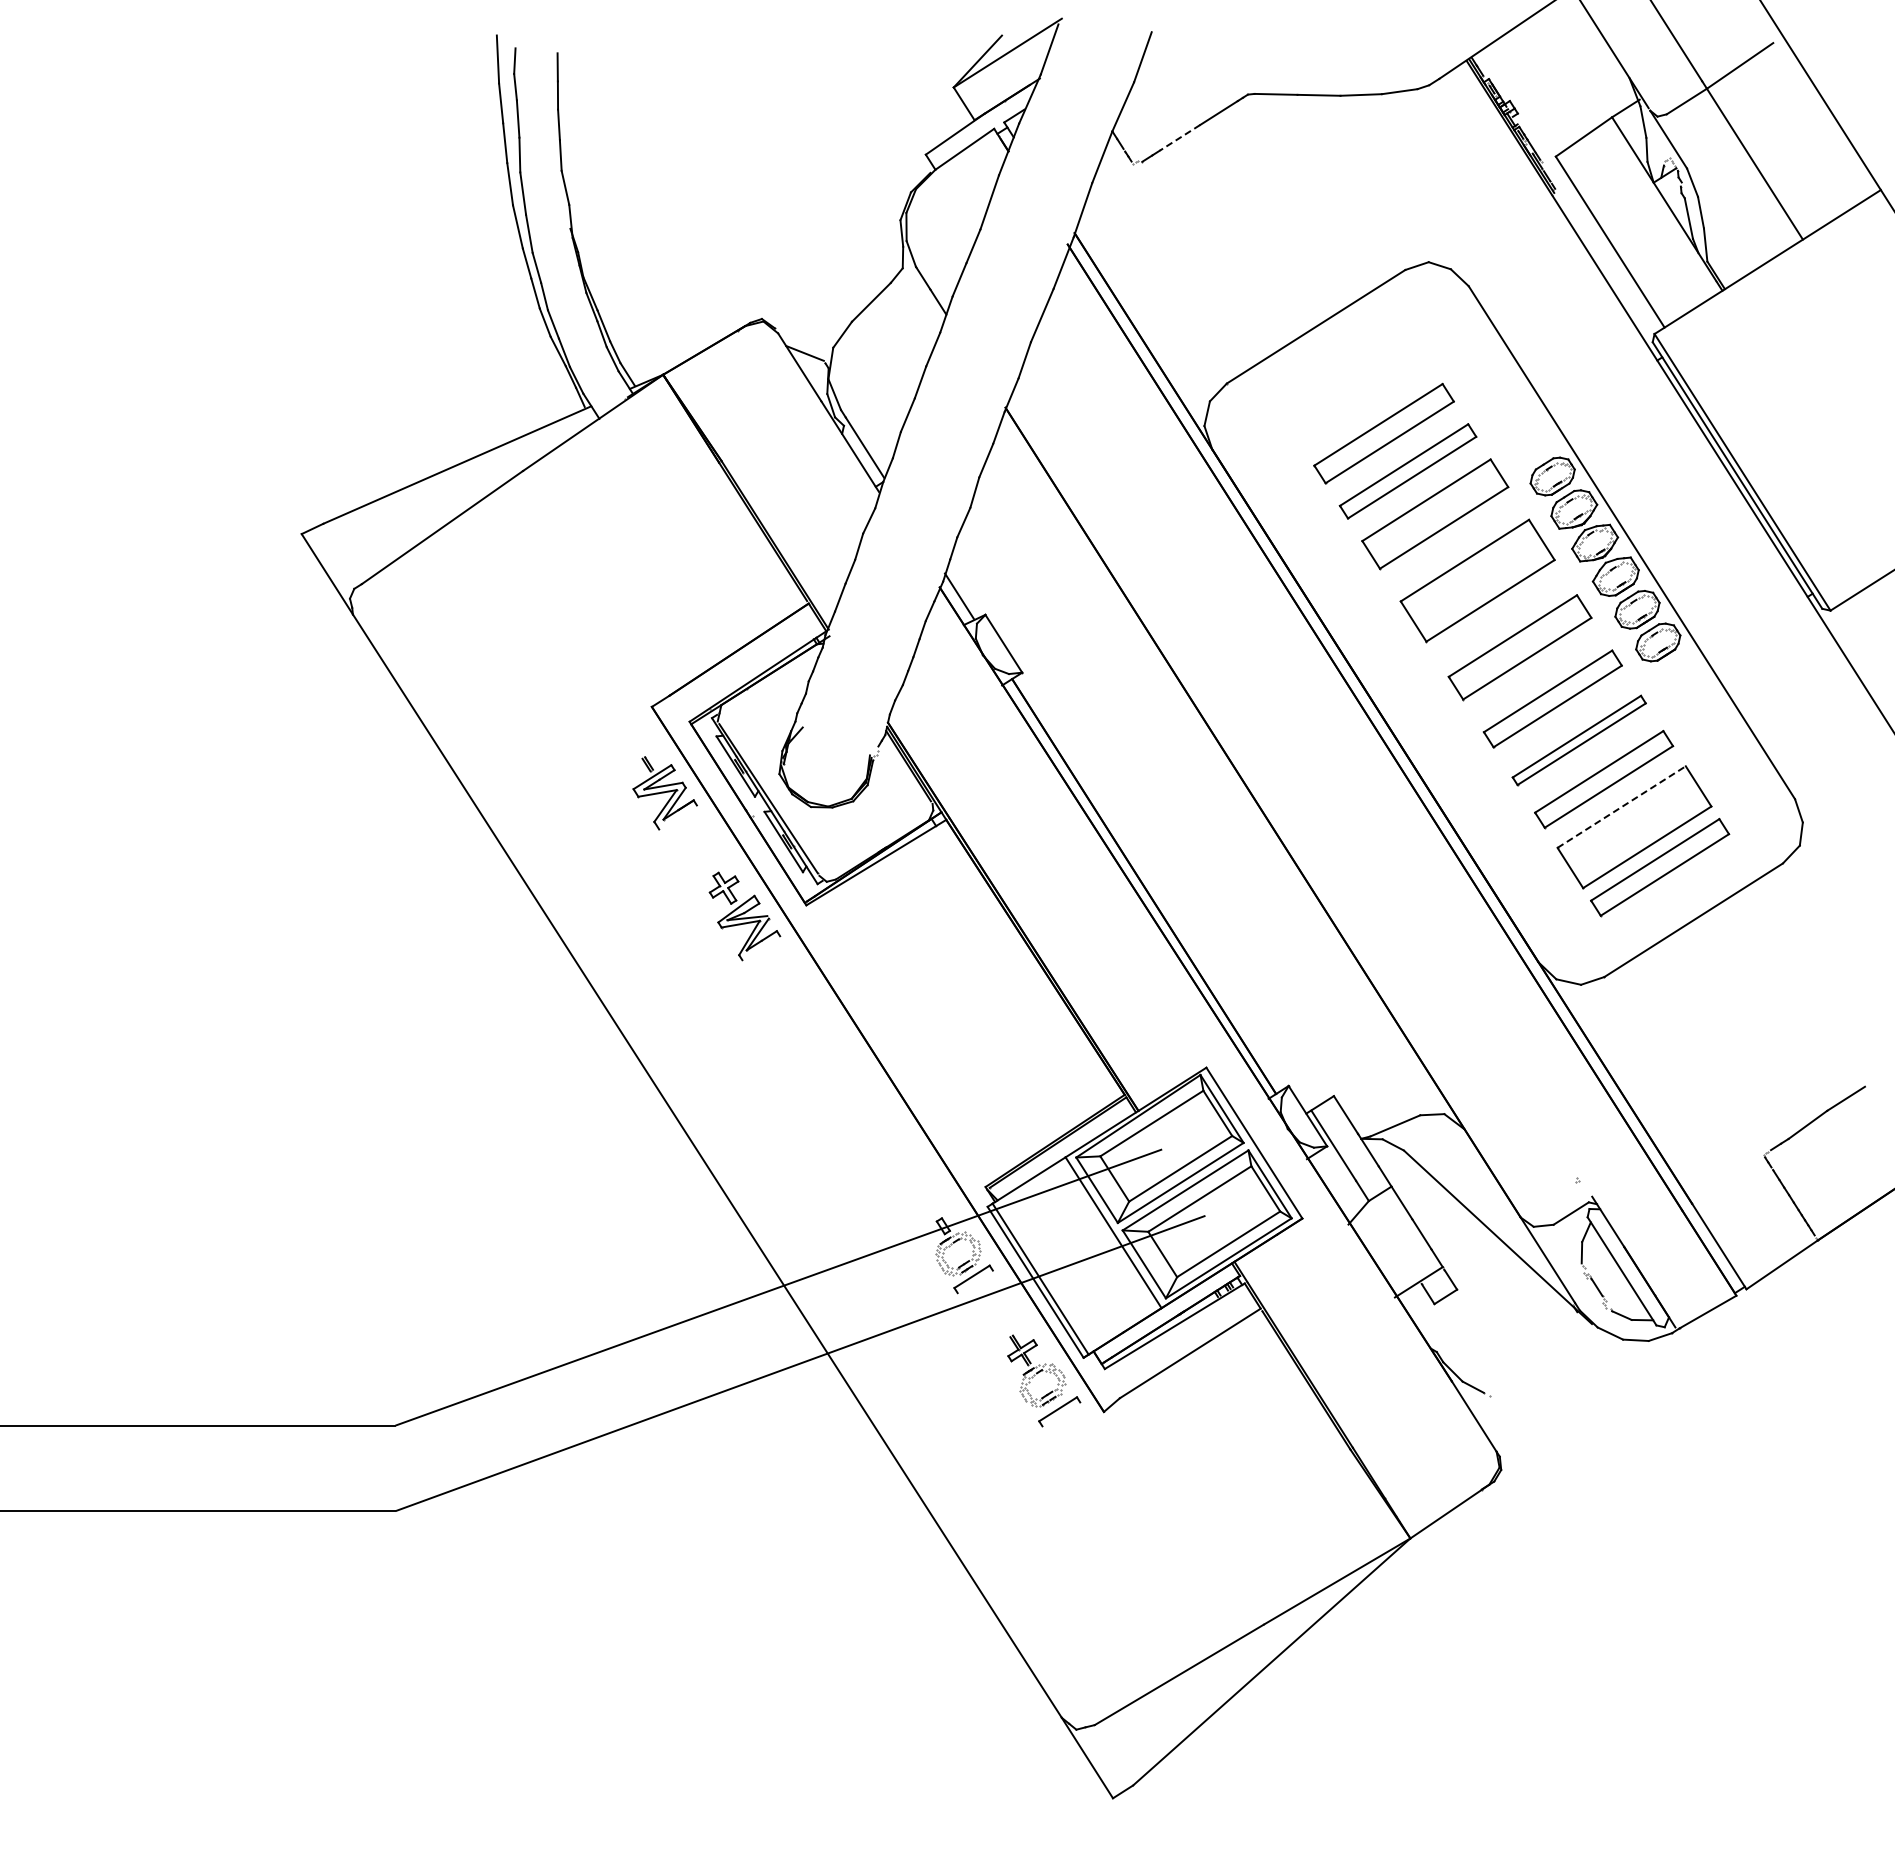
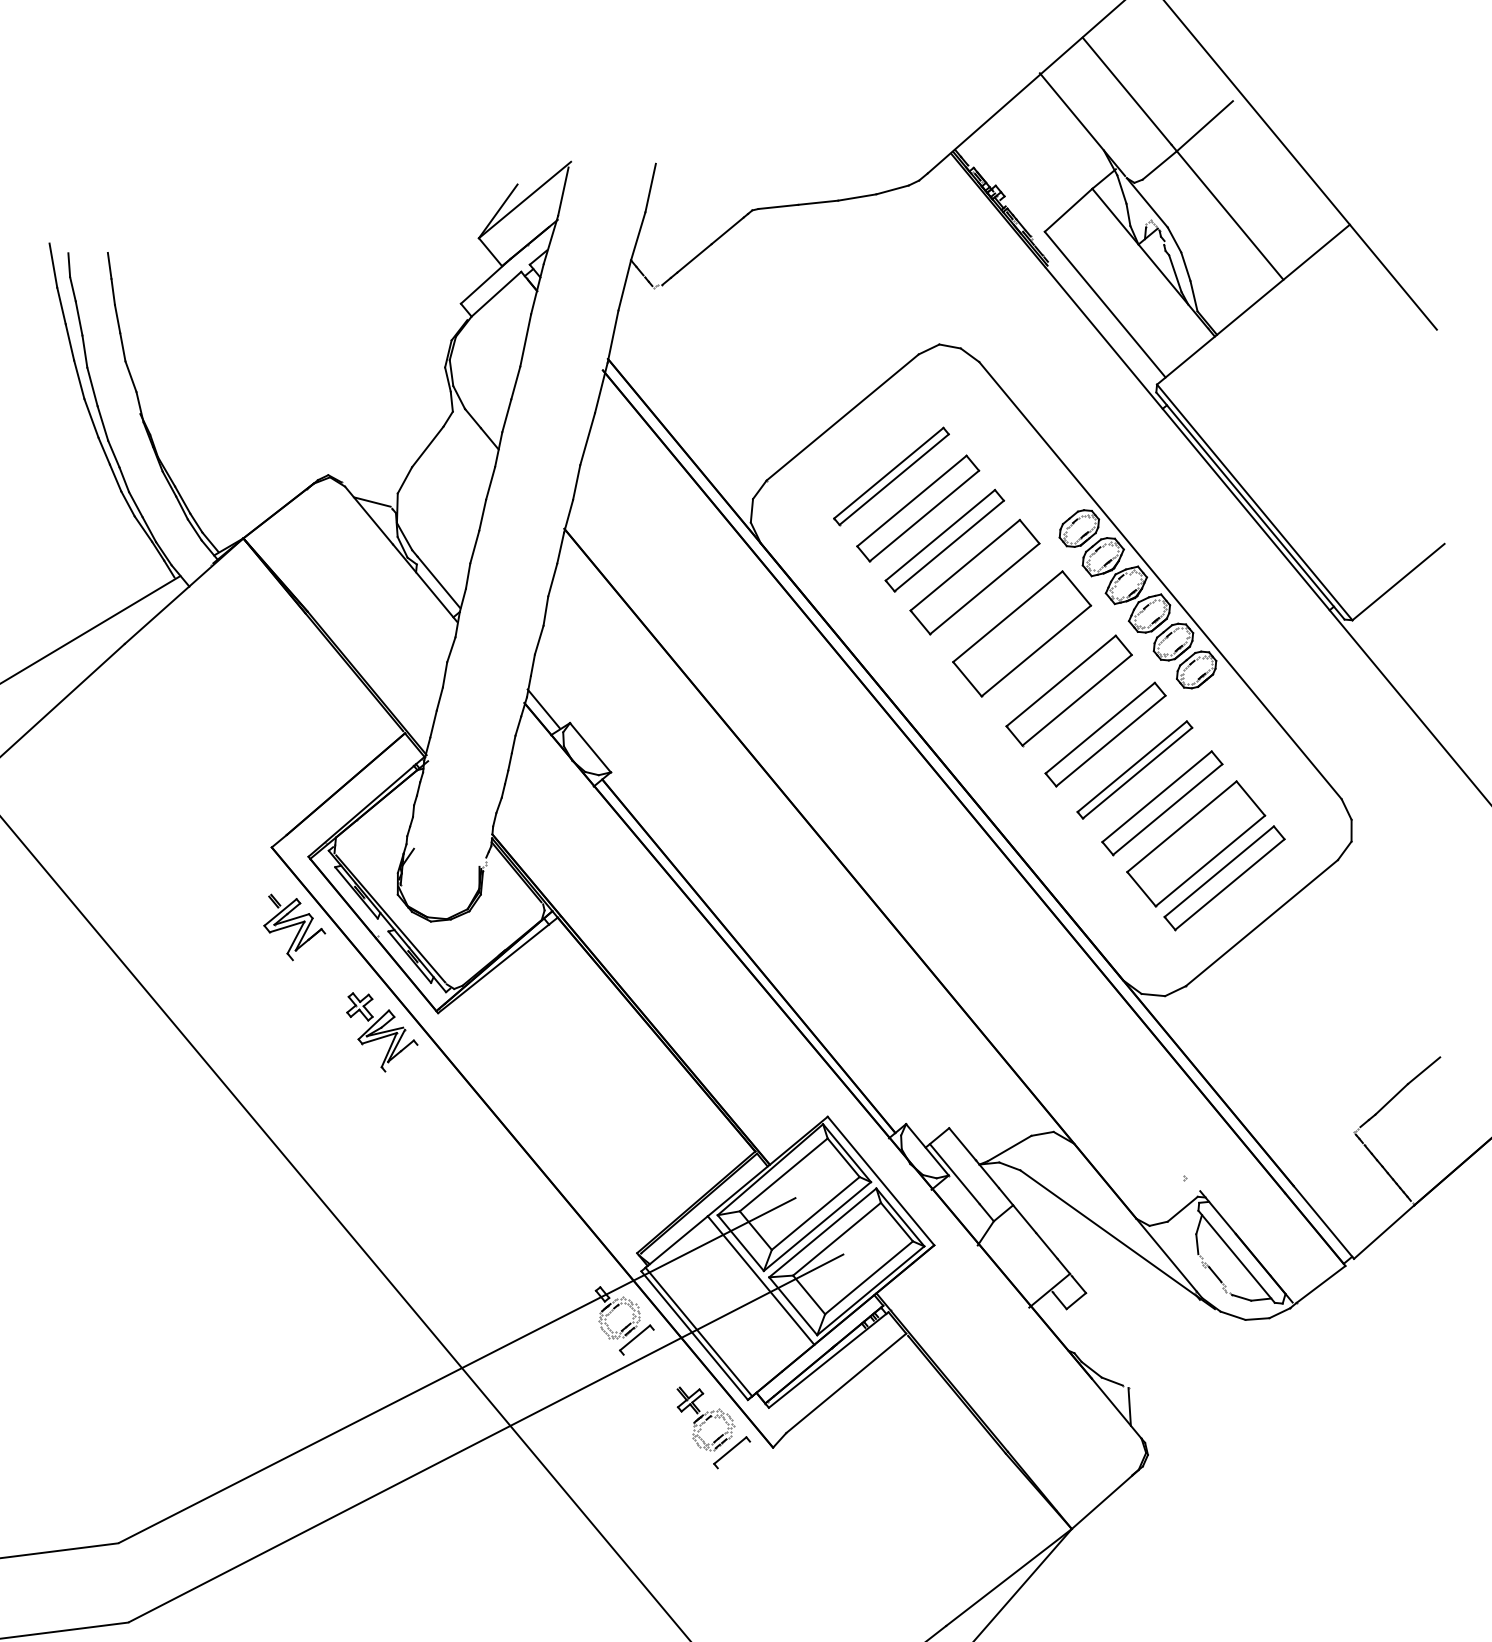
line: (1180, 137) -> (694, 258), dashed -> solid
part: (1359, 395) -> (890, 476), added
line: (1622, 806) -> (1182, 826), dashed -> solid
line: (1488, 1416) -> (1129, 1406), added

